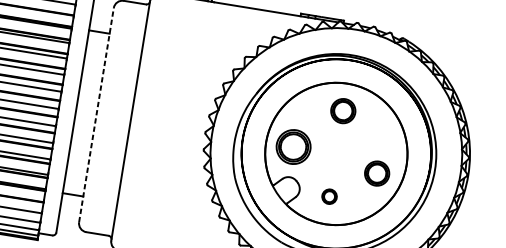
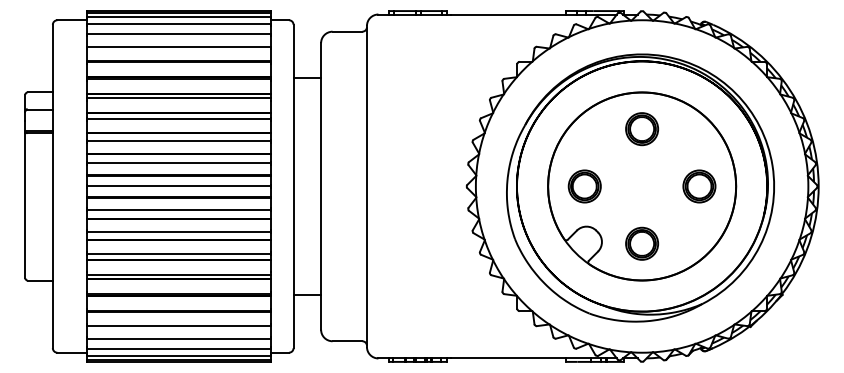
line: (96, 114) -> (321, 185), dashed -> solid
part: (293, 147) -> (584, 186), size x0.71
part: (377, 173) -> (699, 186), moved
part: (329, 196) -> (642, 243), size x1.67

